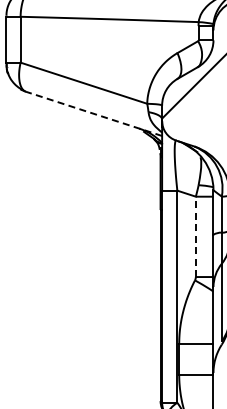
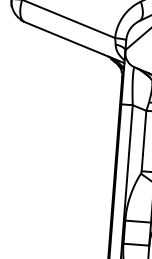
line: (94, 113) -> (74, 42), dashed -> solid
line: (195, 236) -> (143, 140), dashed -> solid

